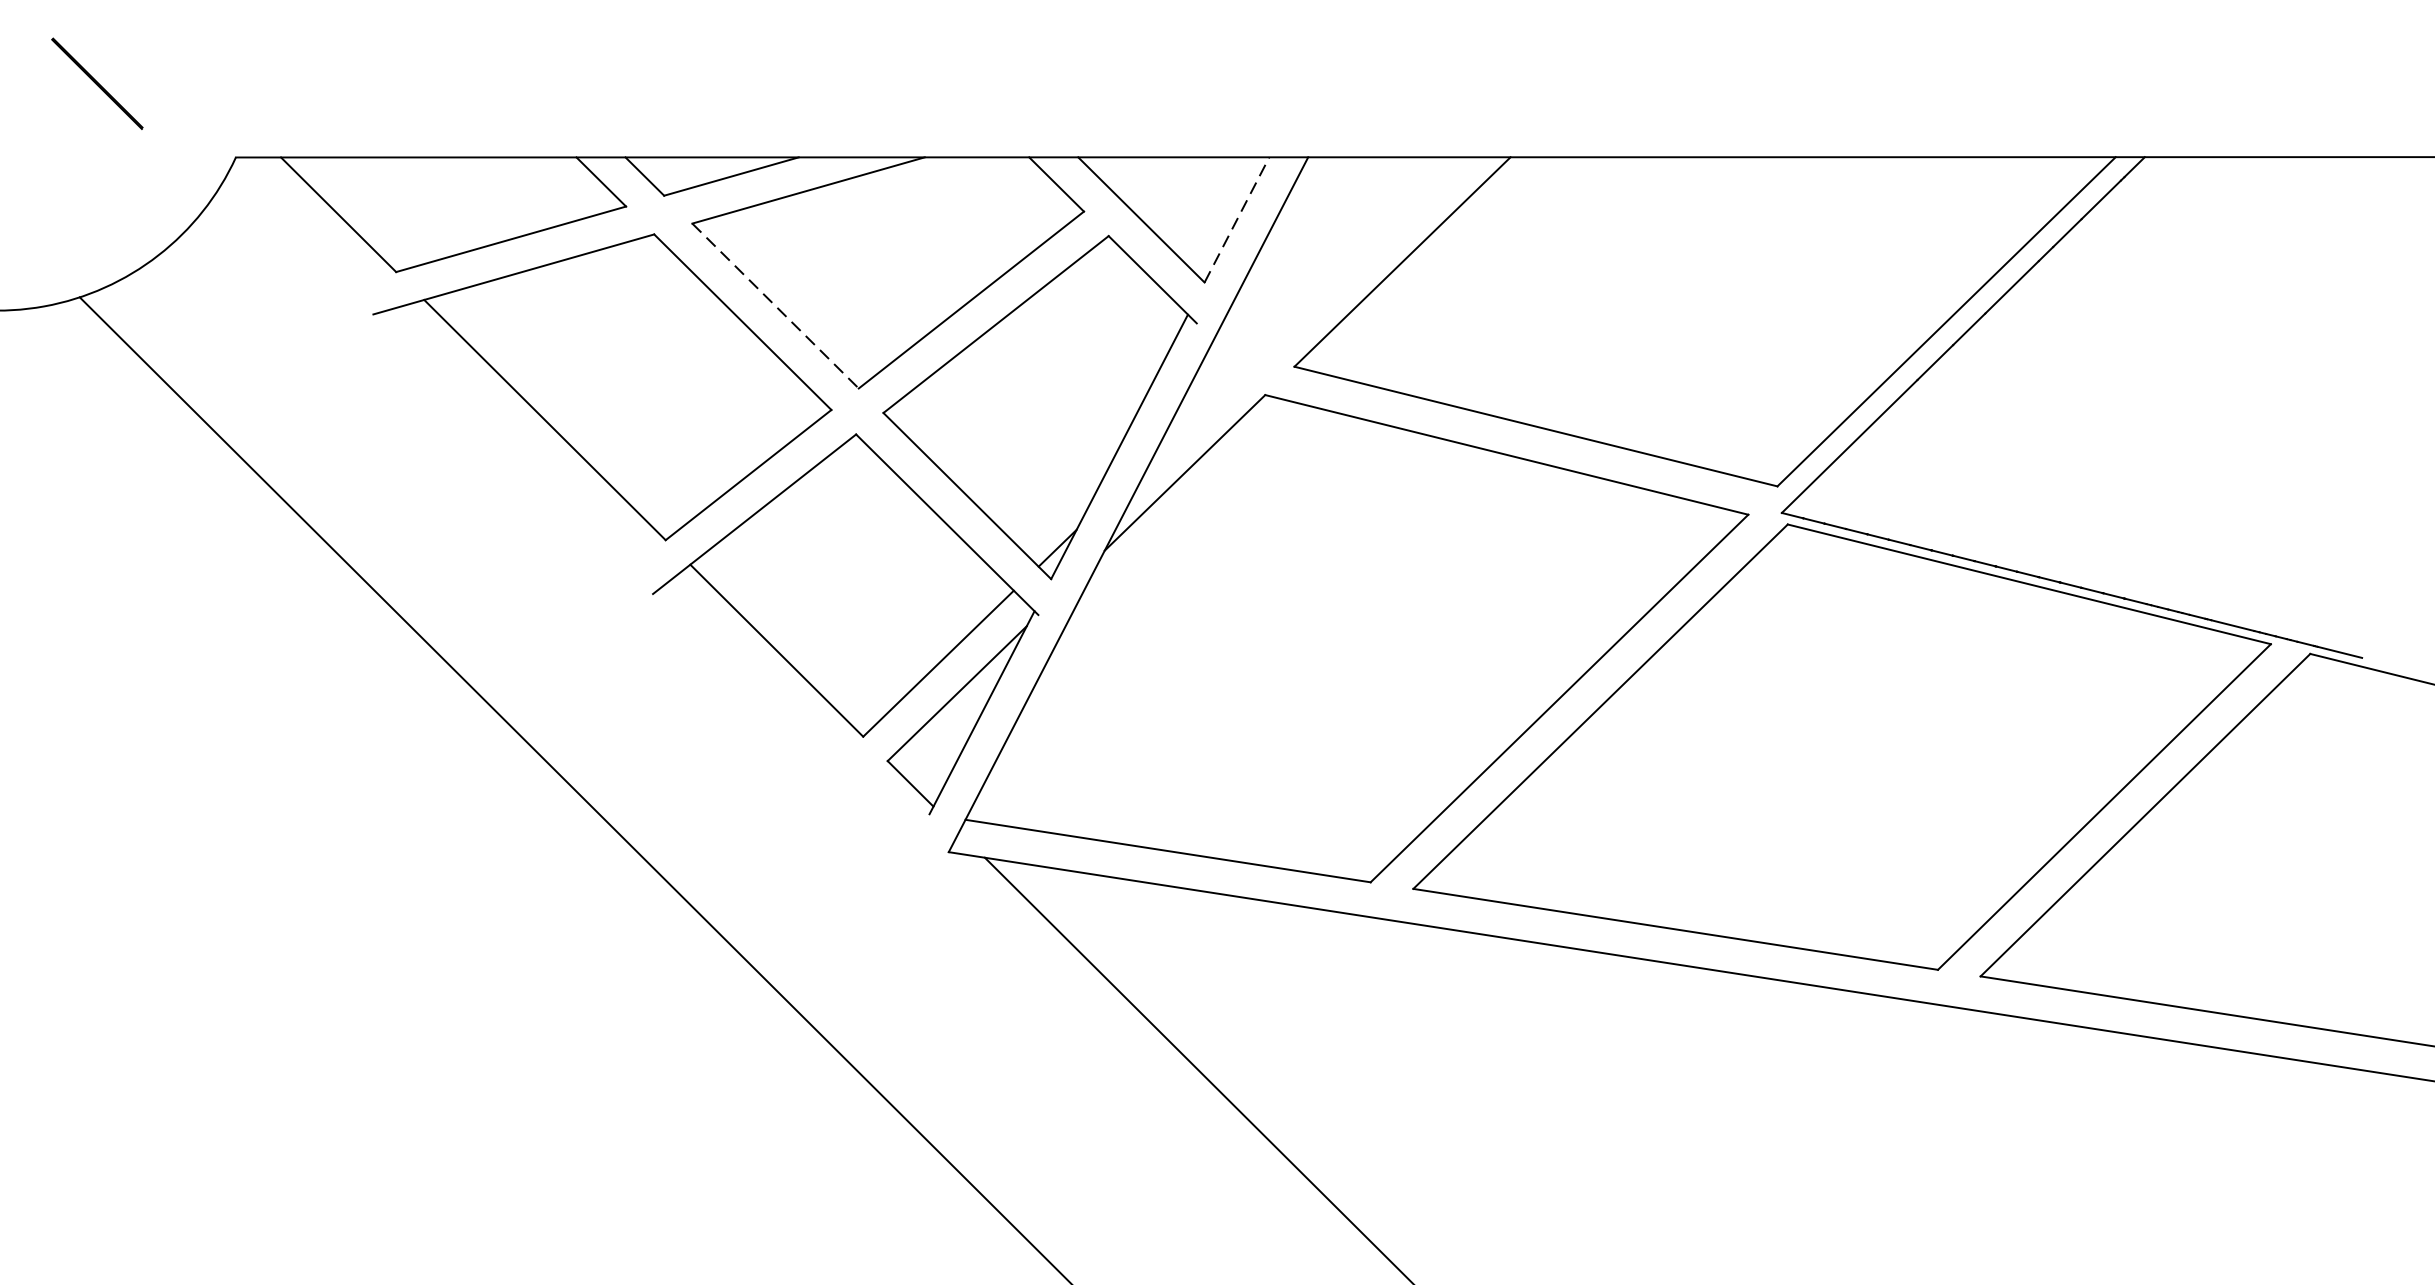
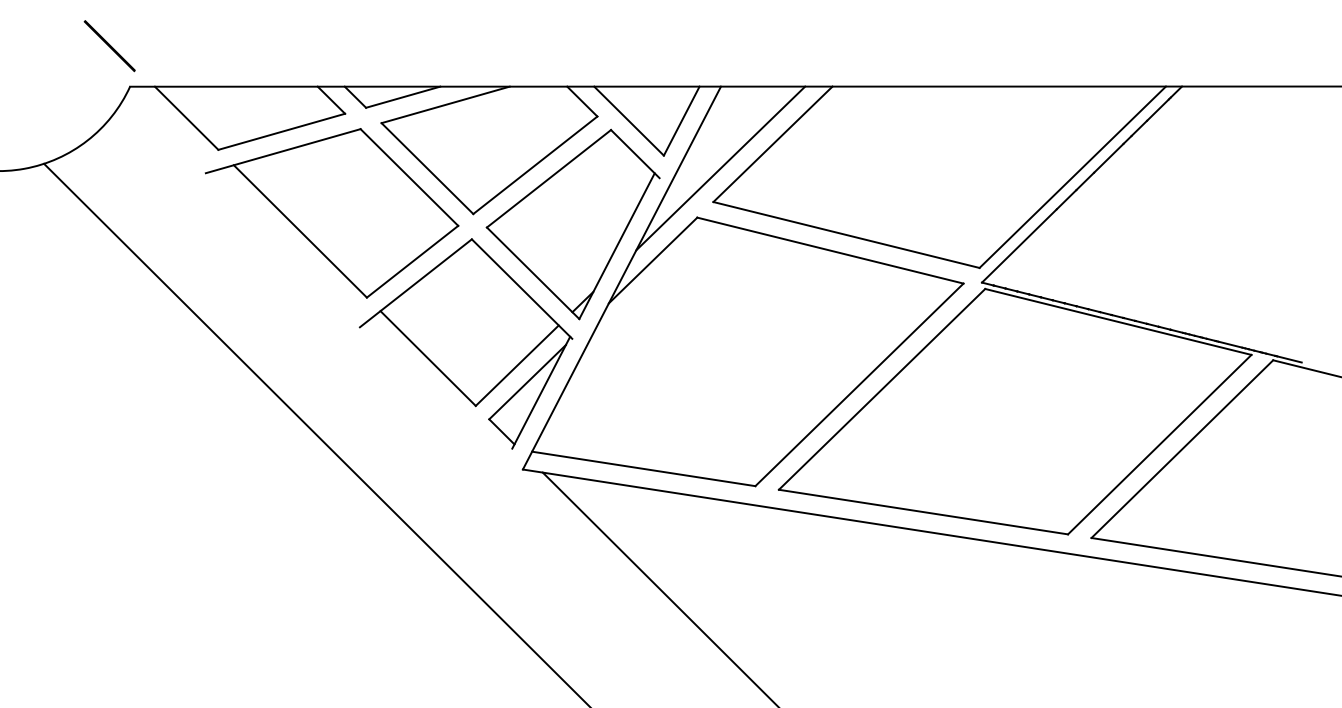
line: (96, 84) -> (109, 46), moved
line: (1236, 220) -> (681, 121), dashed -> solid
line: (775, 305) -> (427, 168), dashed -> solid
line: (1307, 305) -> (720, 168), added

